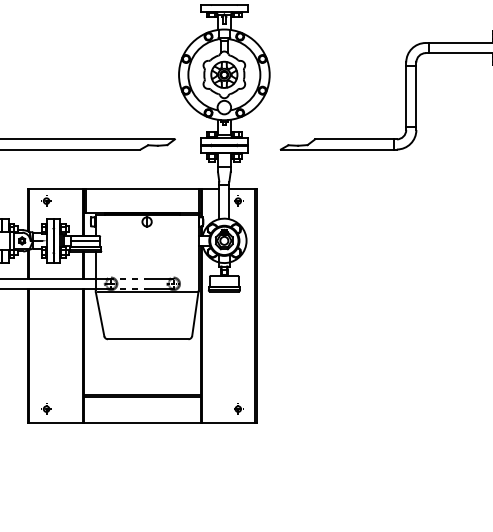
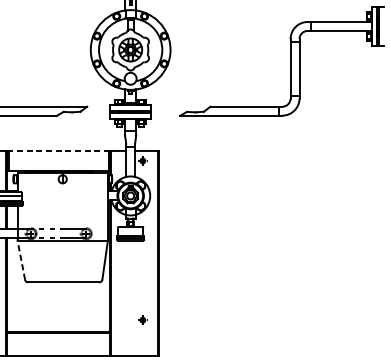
line: (142, 189) -> (58, 150), solid -> dashed
line: (100, 314) -> (21, 260), solid -> dashed
part: (238, 408) -> (143, 319), moved

